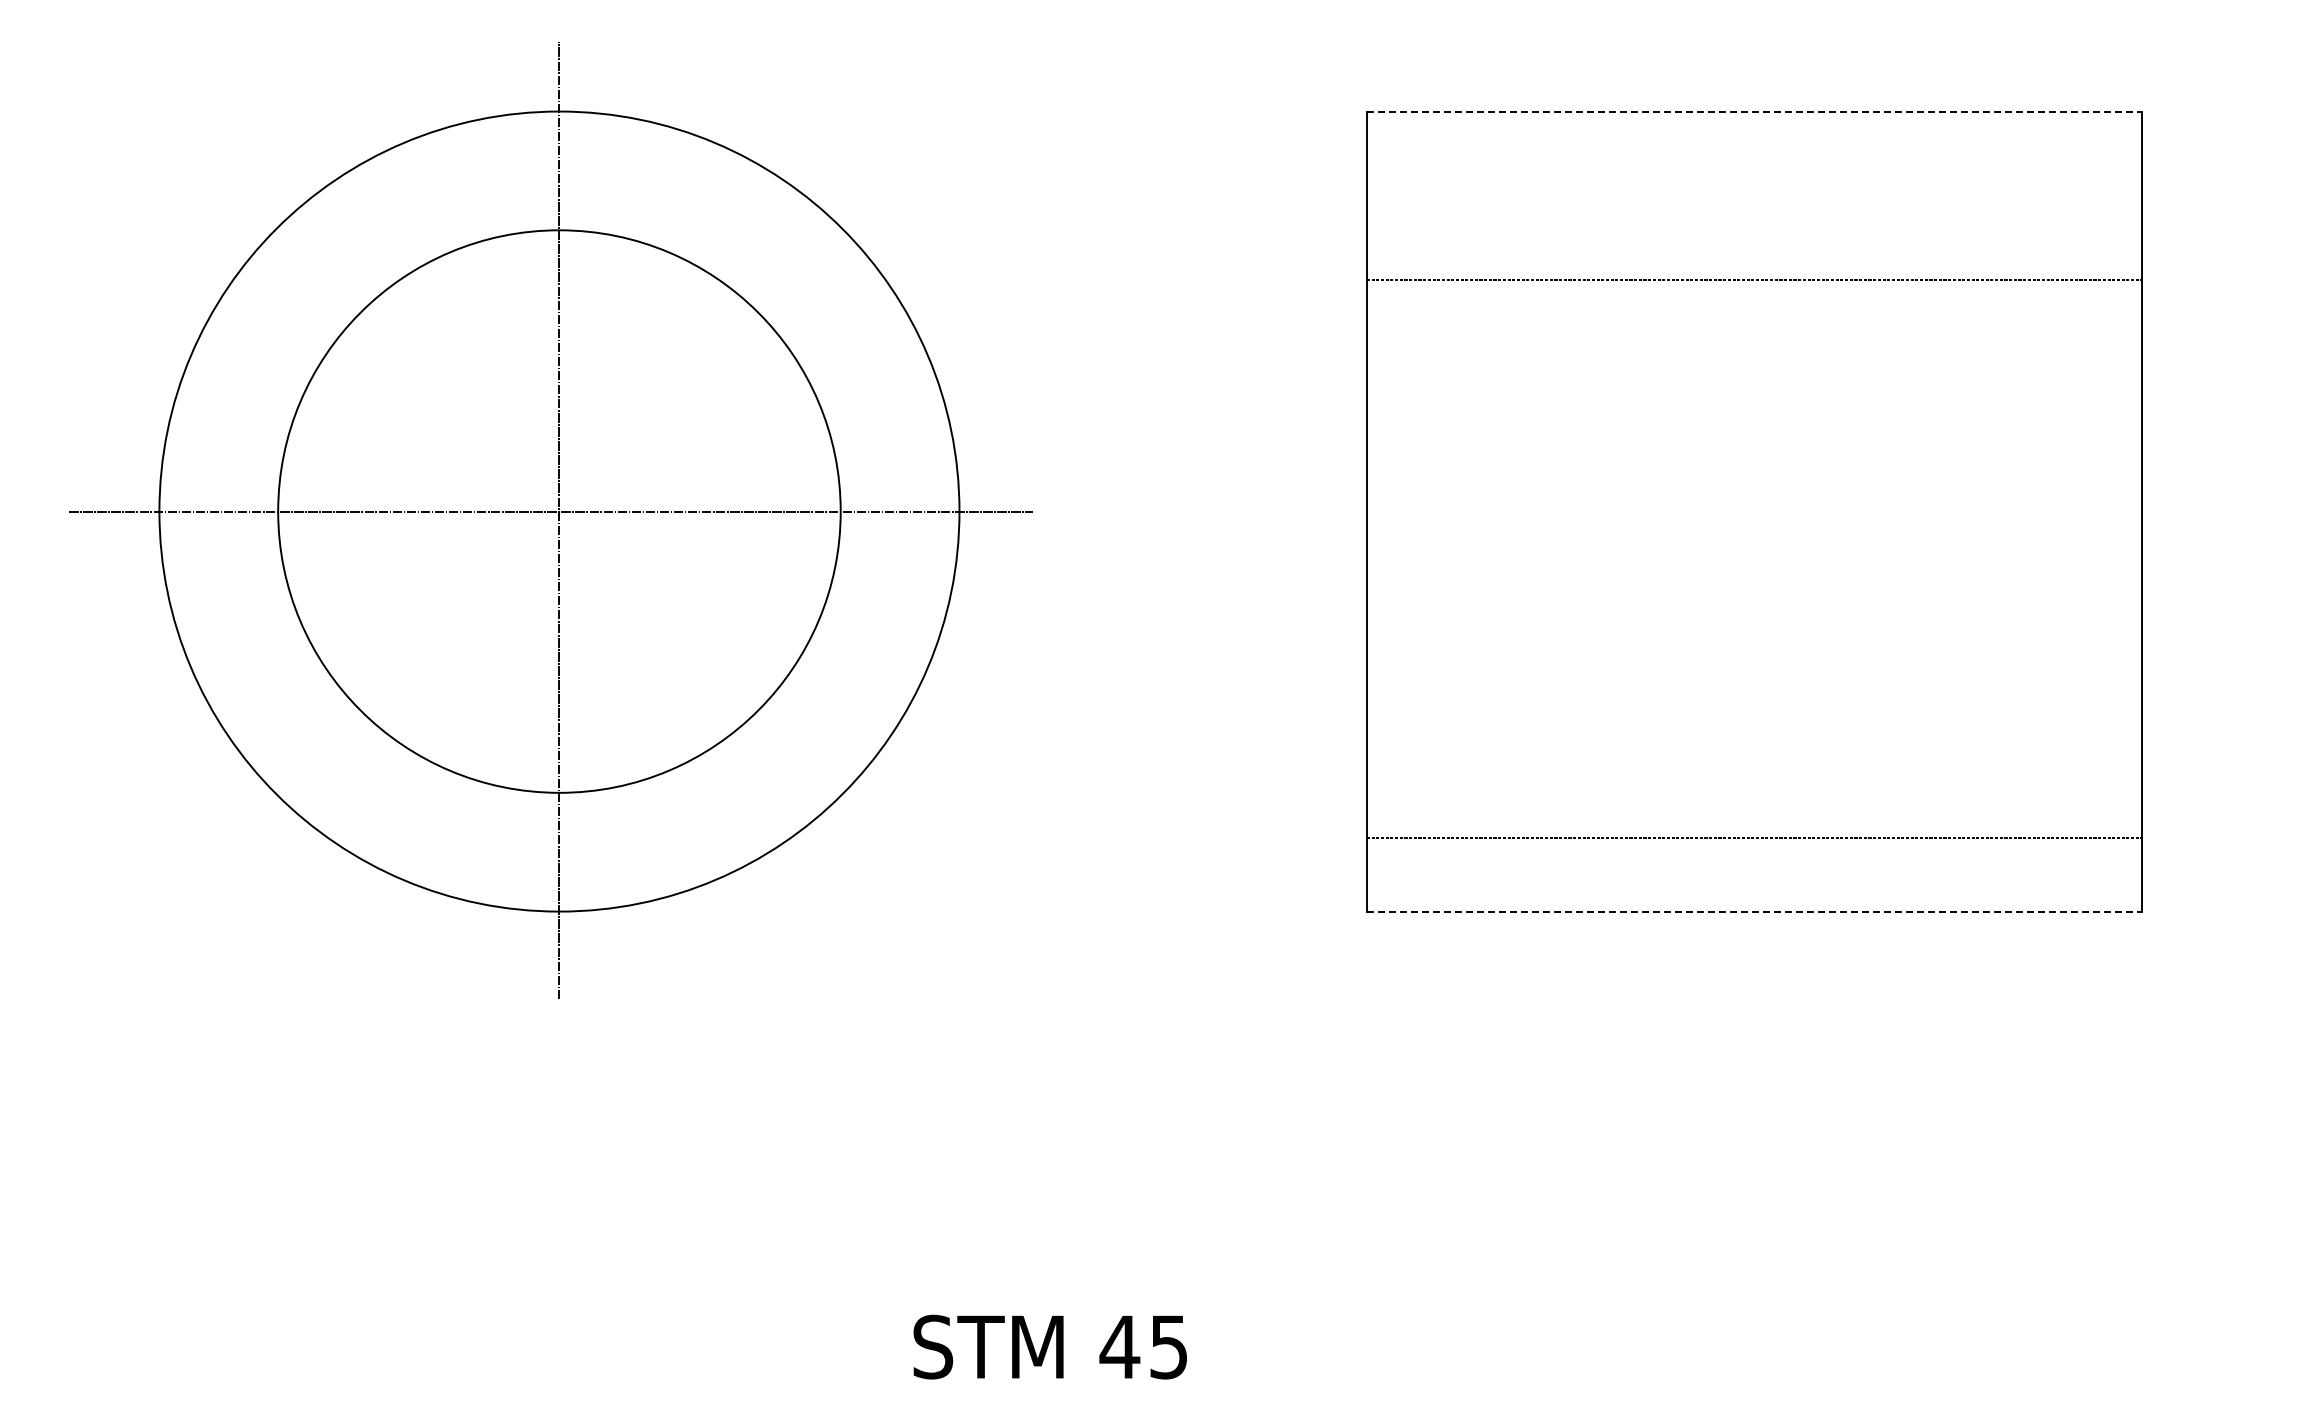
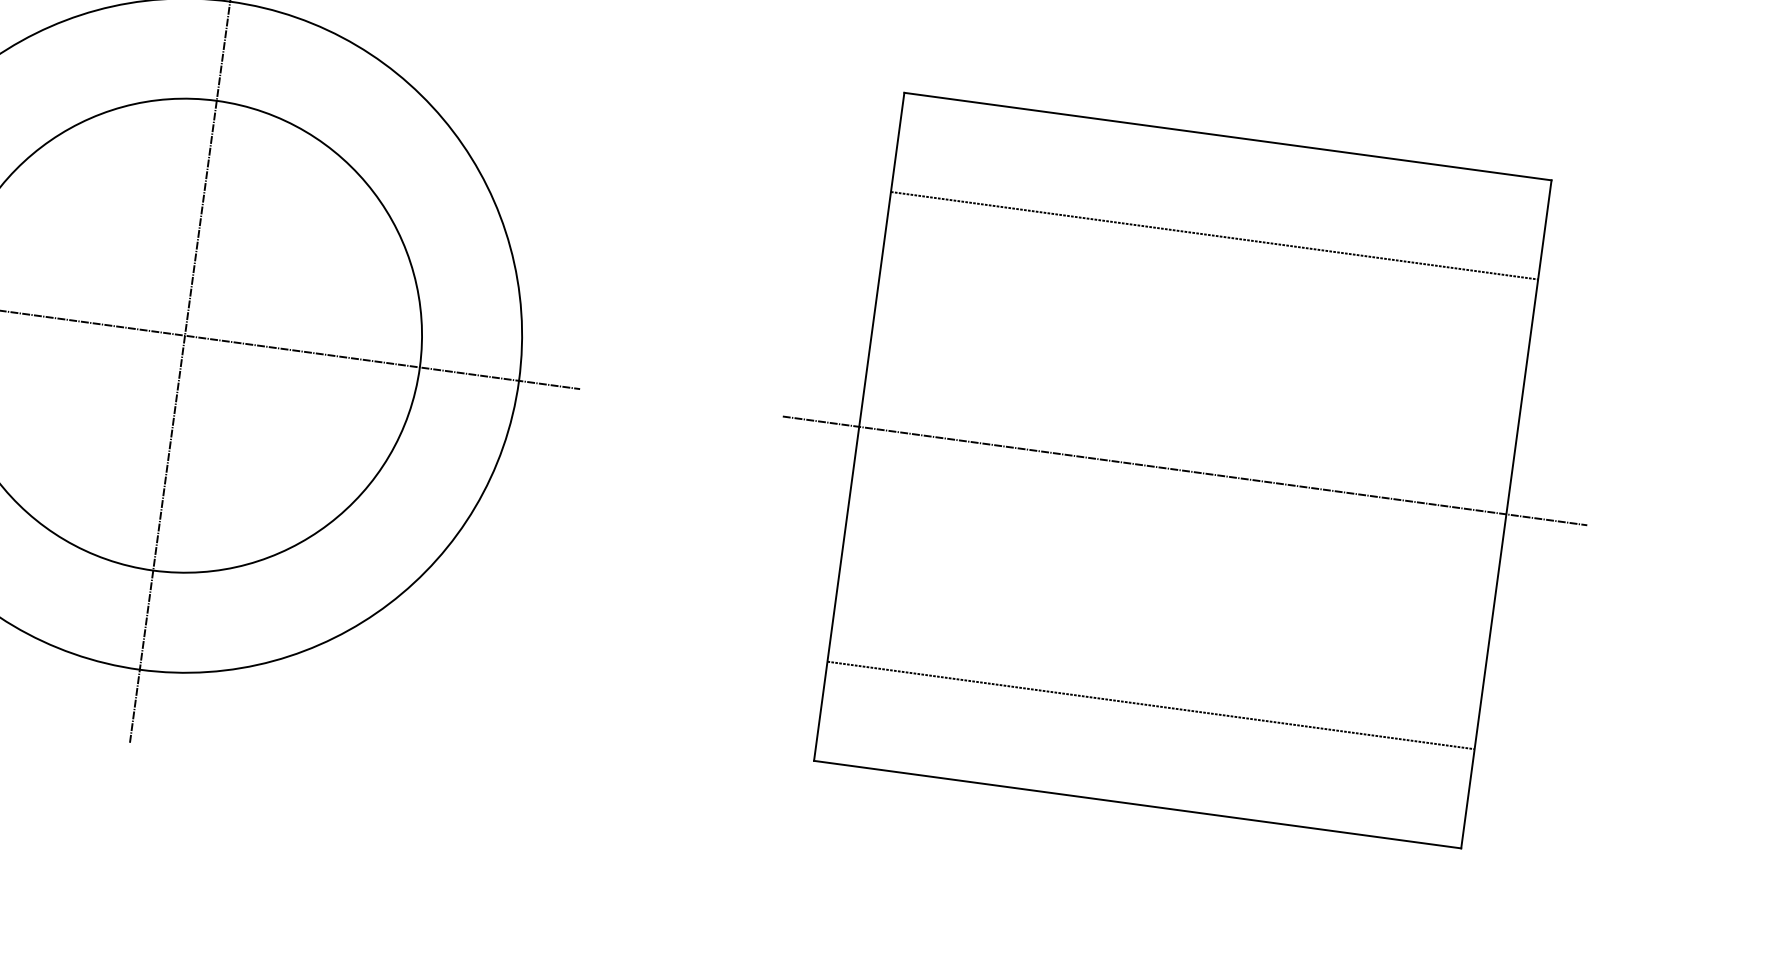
line: (1754, 111) -> (1228, 136), dashed -> solid
line: (1753, 280) -> (1213, 235), moved
line: (1756, 511) -> (1184, 470), added
line: (1753, 837) -> (1150, 705), moved
line: (1754, 911) -> (1137, 804), dashed -> solid

